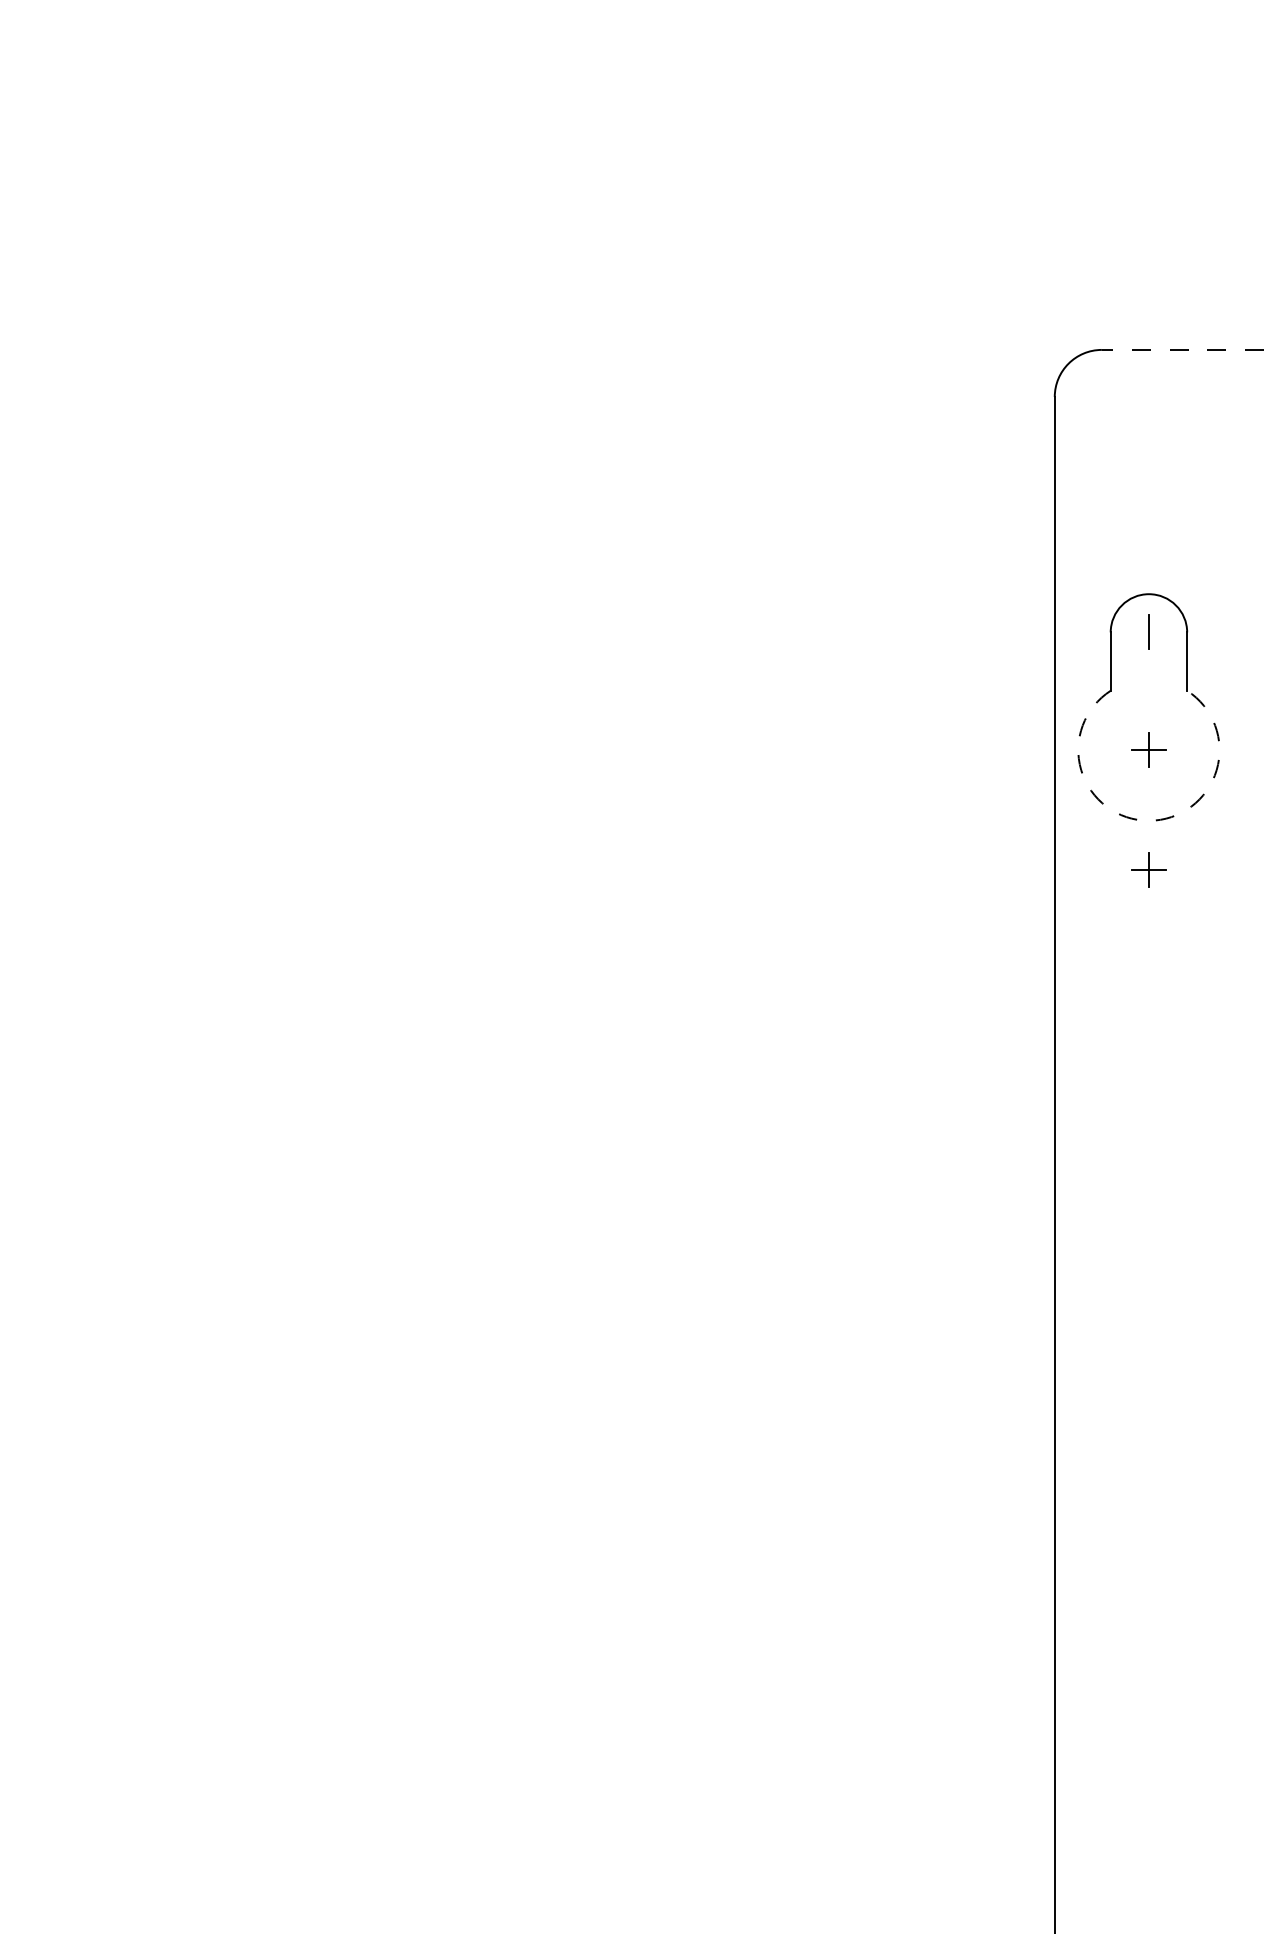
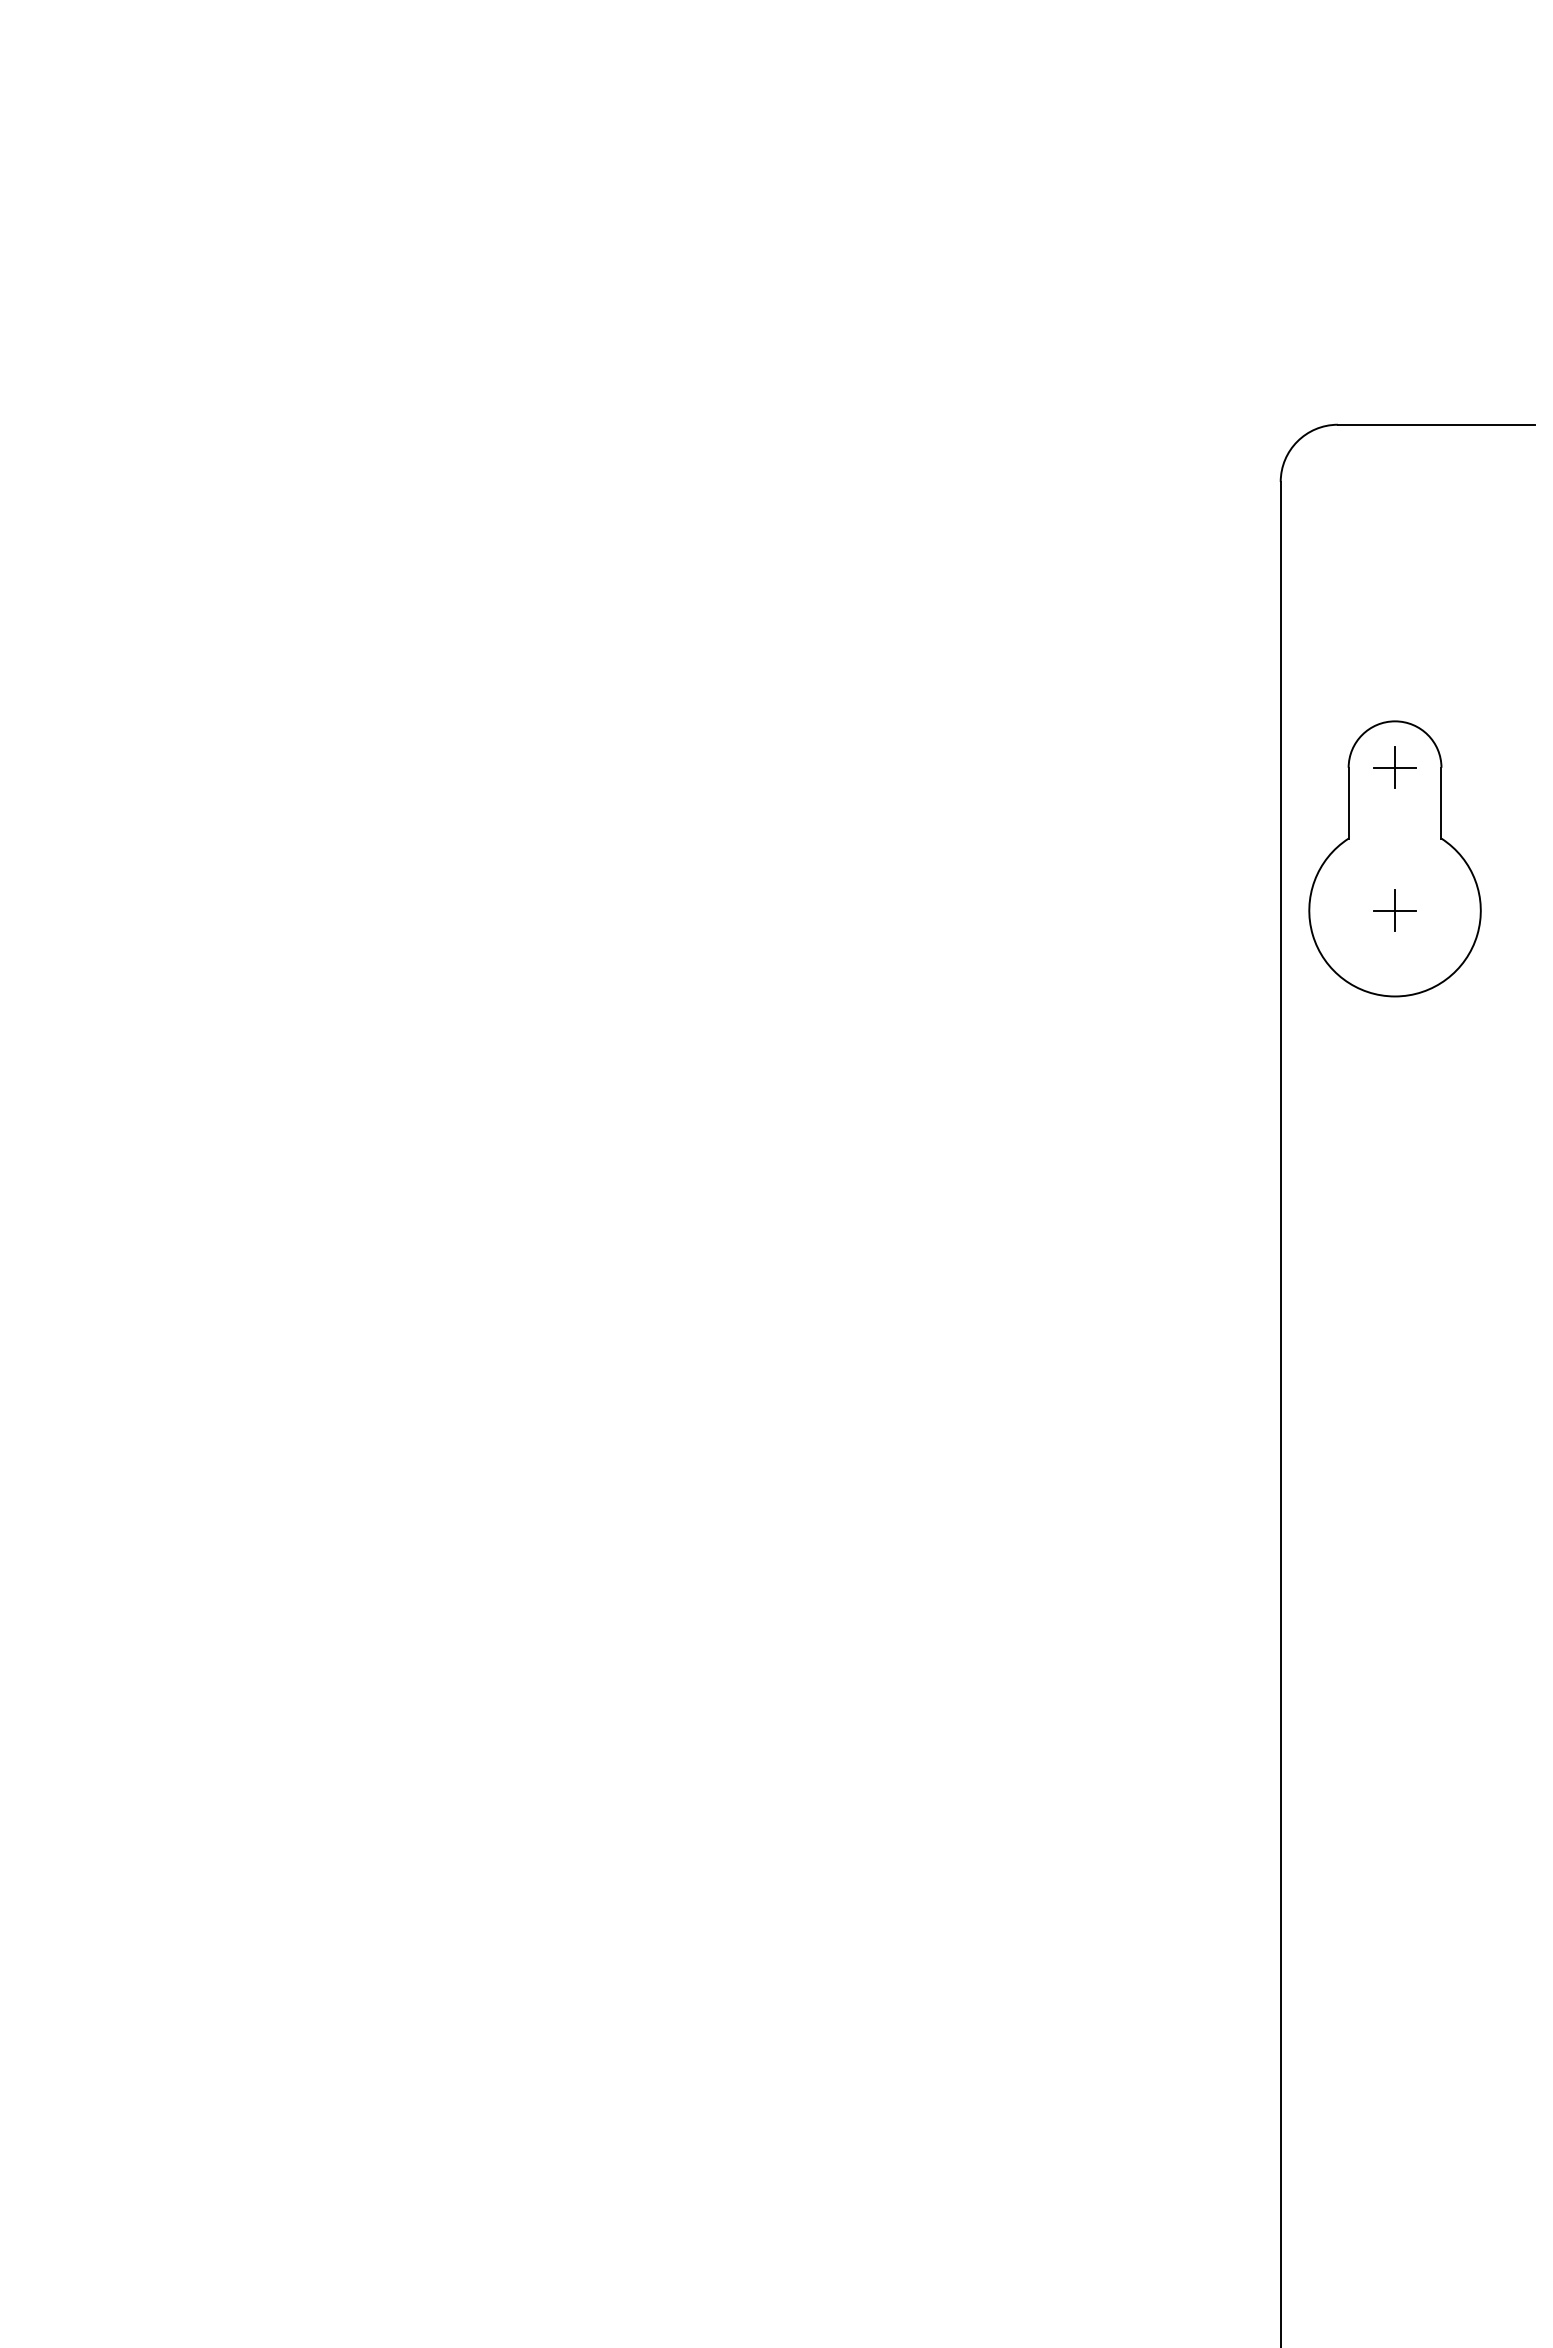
line: (1182, 349) -> (1435, 424), dashed -> solid
line: (1148, 632) -> (1394, 767), added
arc: (1149, 820) -> (1395, 996), dashed -> solid
part: (1148, 869) -> (1394, 1055), removed

